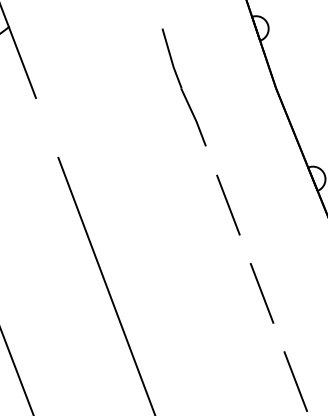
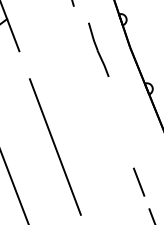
part: (183, 86) -> (98, 49), moved
line: (227, 204) -> (107, 100), removed
line: (261, 293) -> (123, 141), removed

